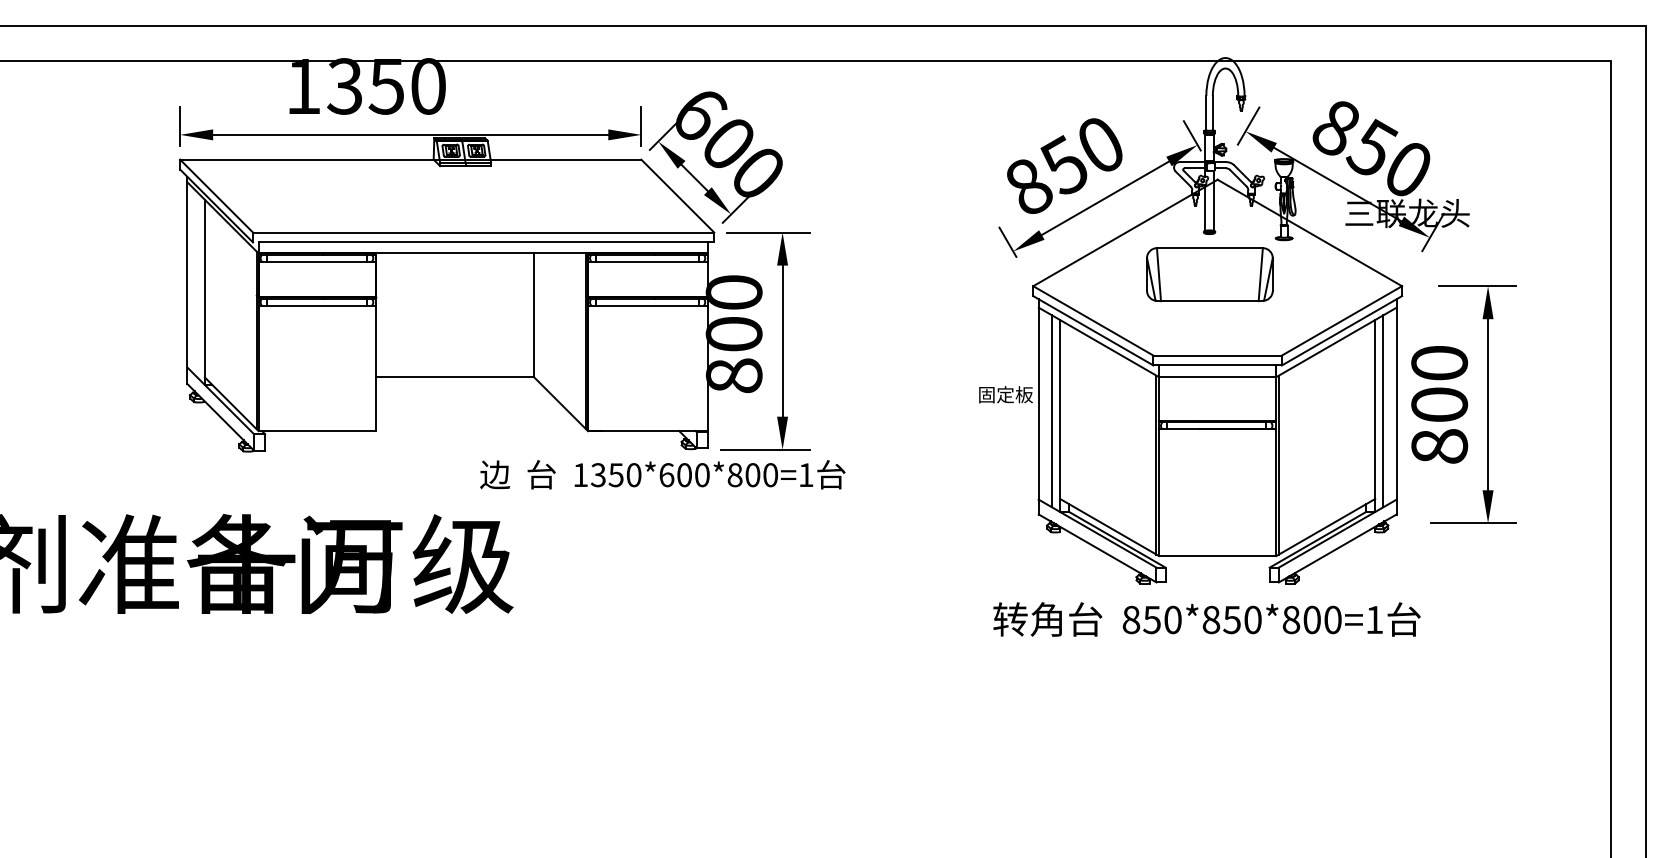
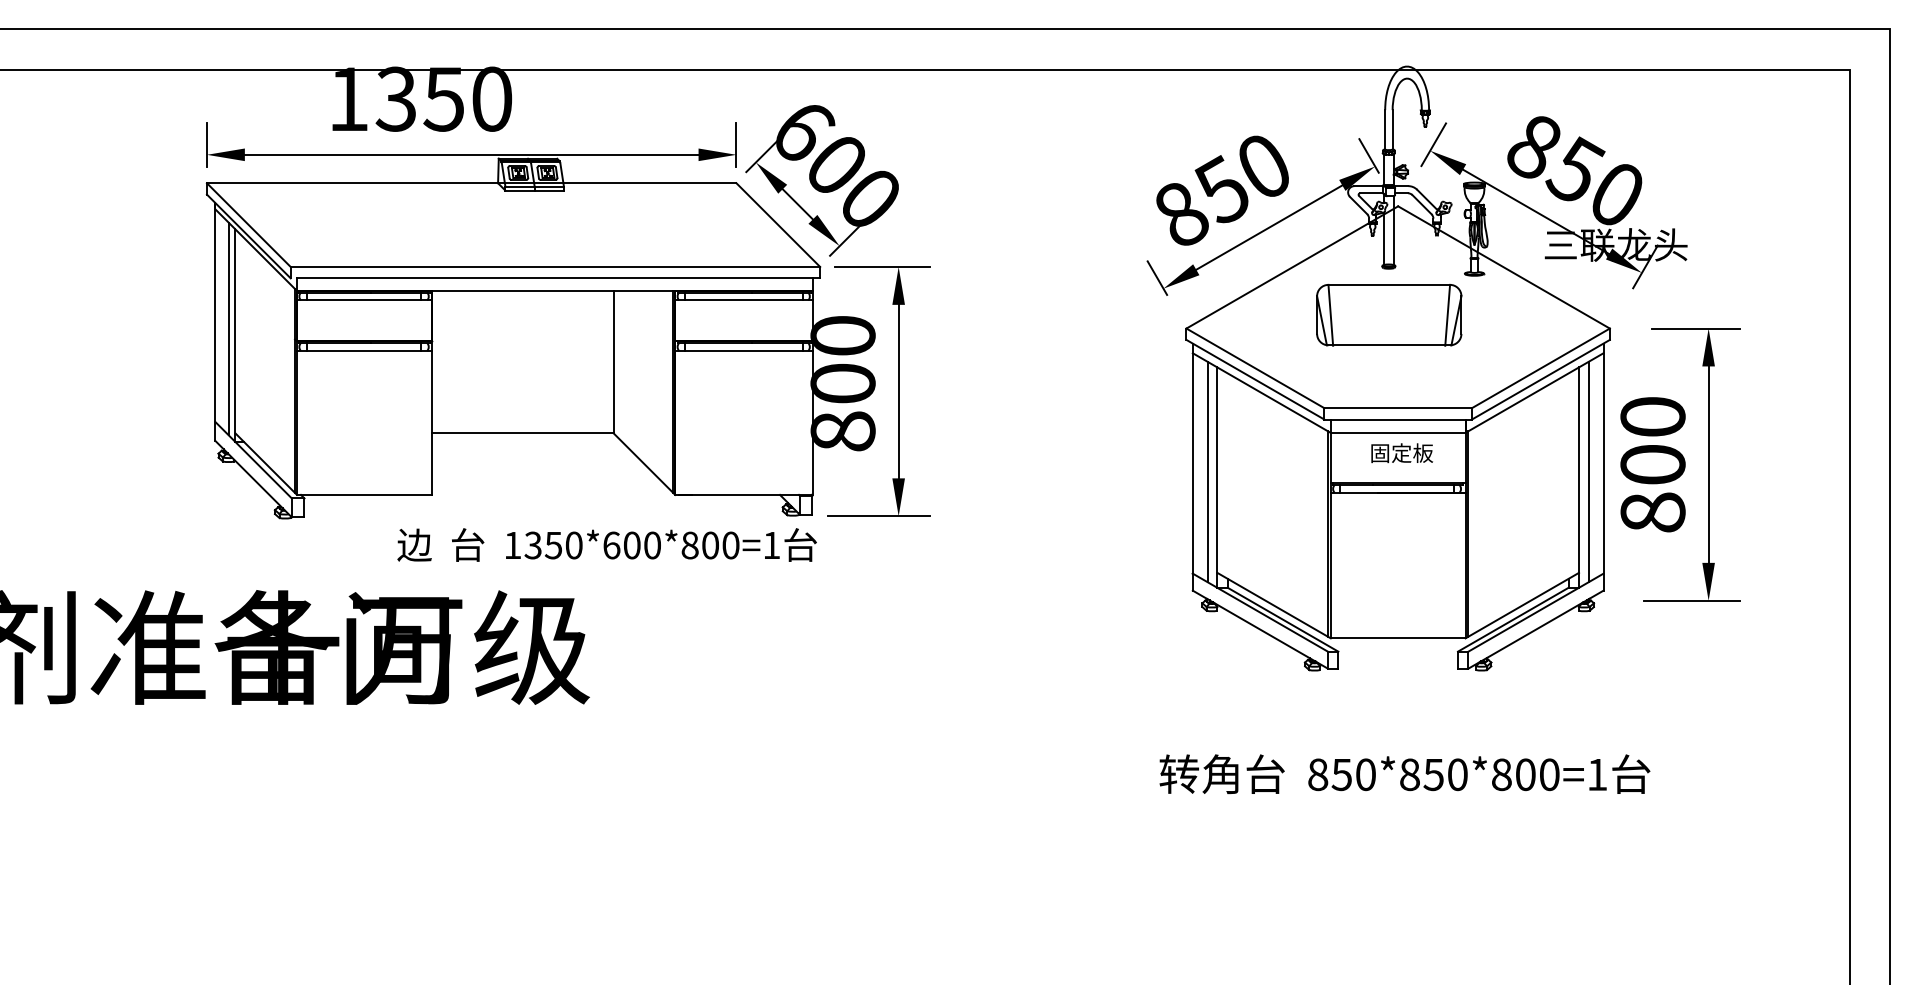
line: (198, 286) -> (228, 328), added
text: (1005, 395) -> (1401, 453), moved
text: (662, 474) -> (606, 544), moved
text: (1206, 618) -> (1404, 773), moved

